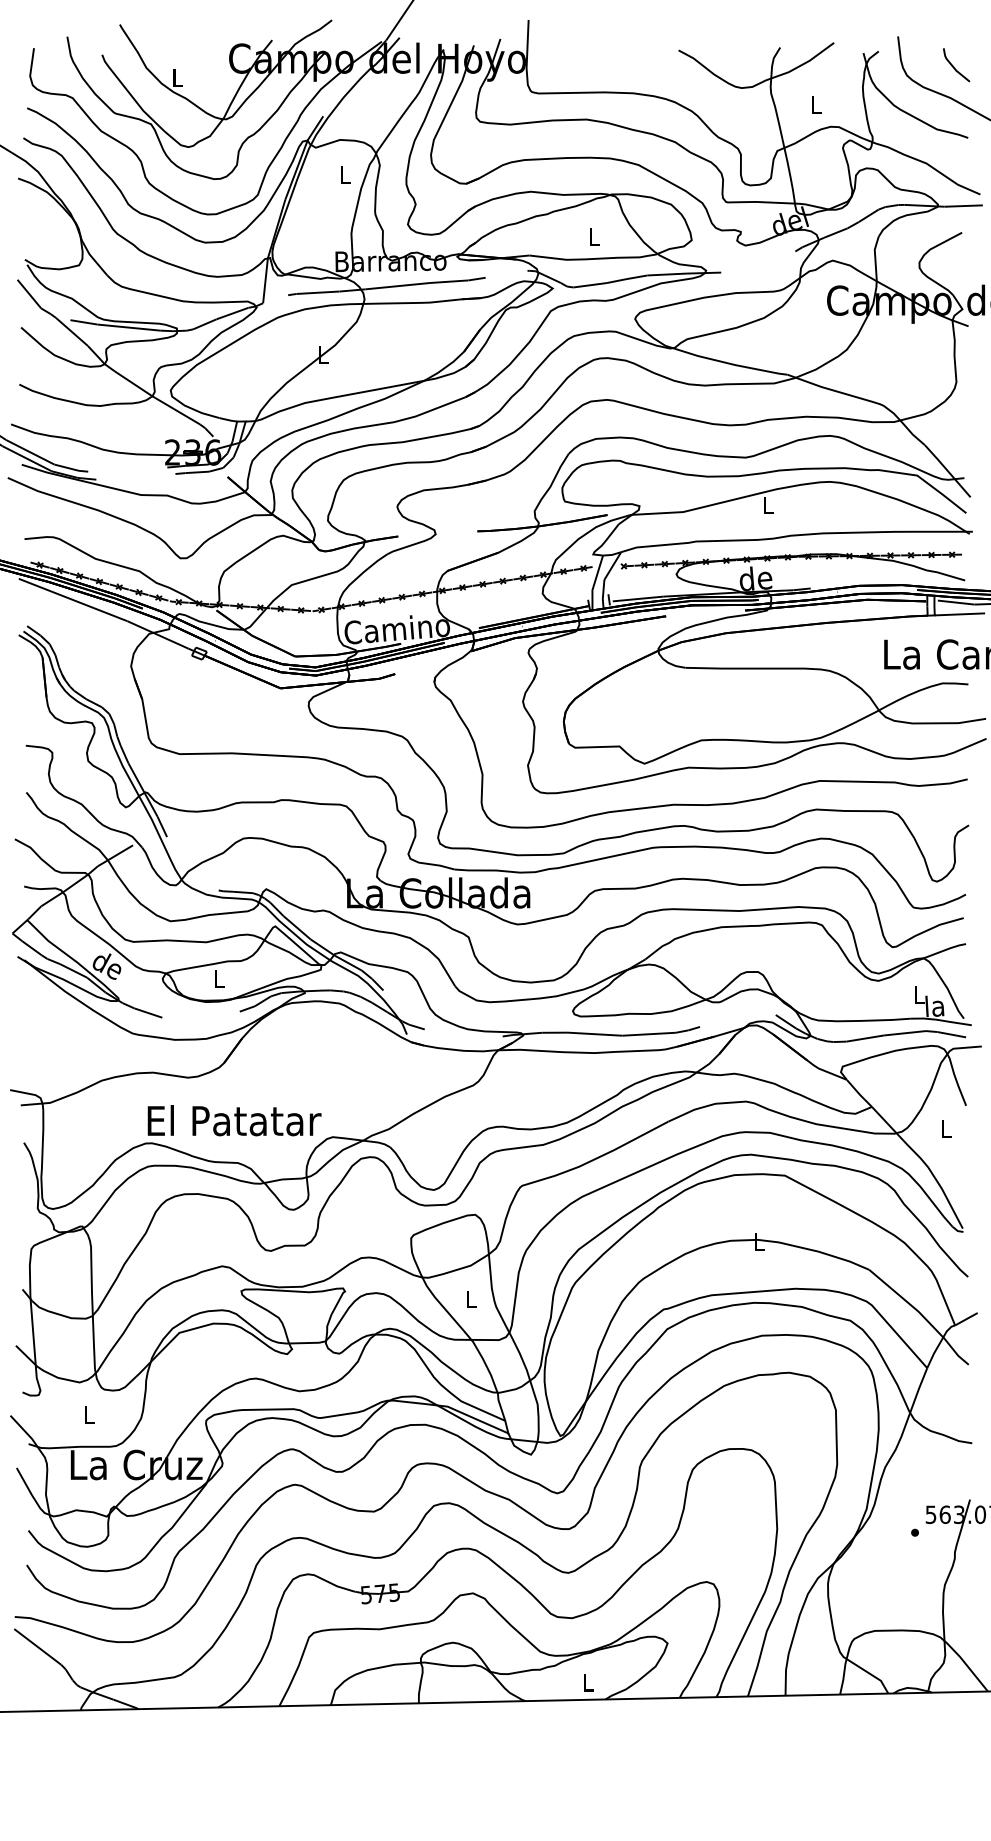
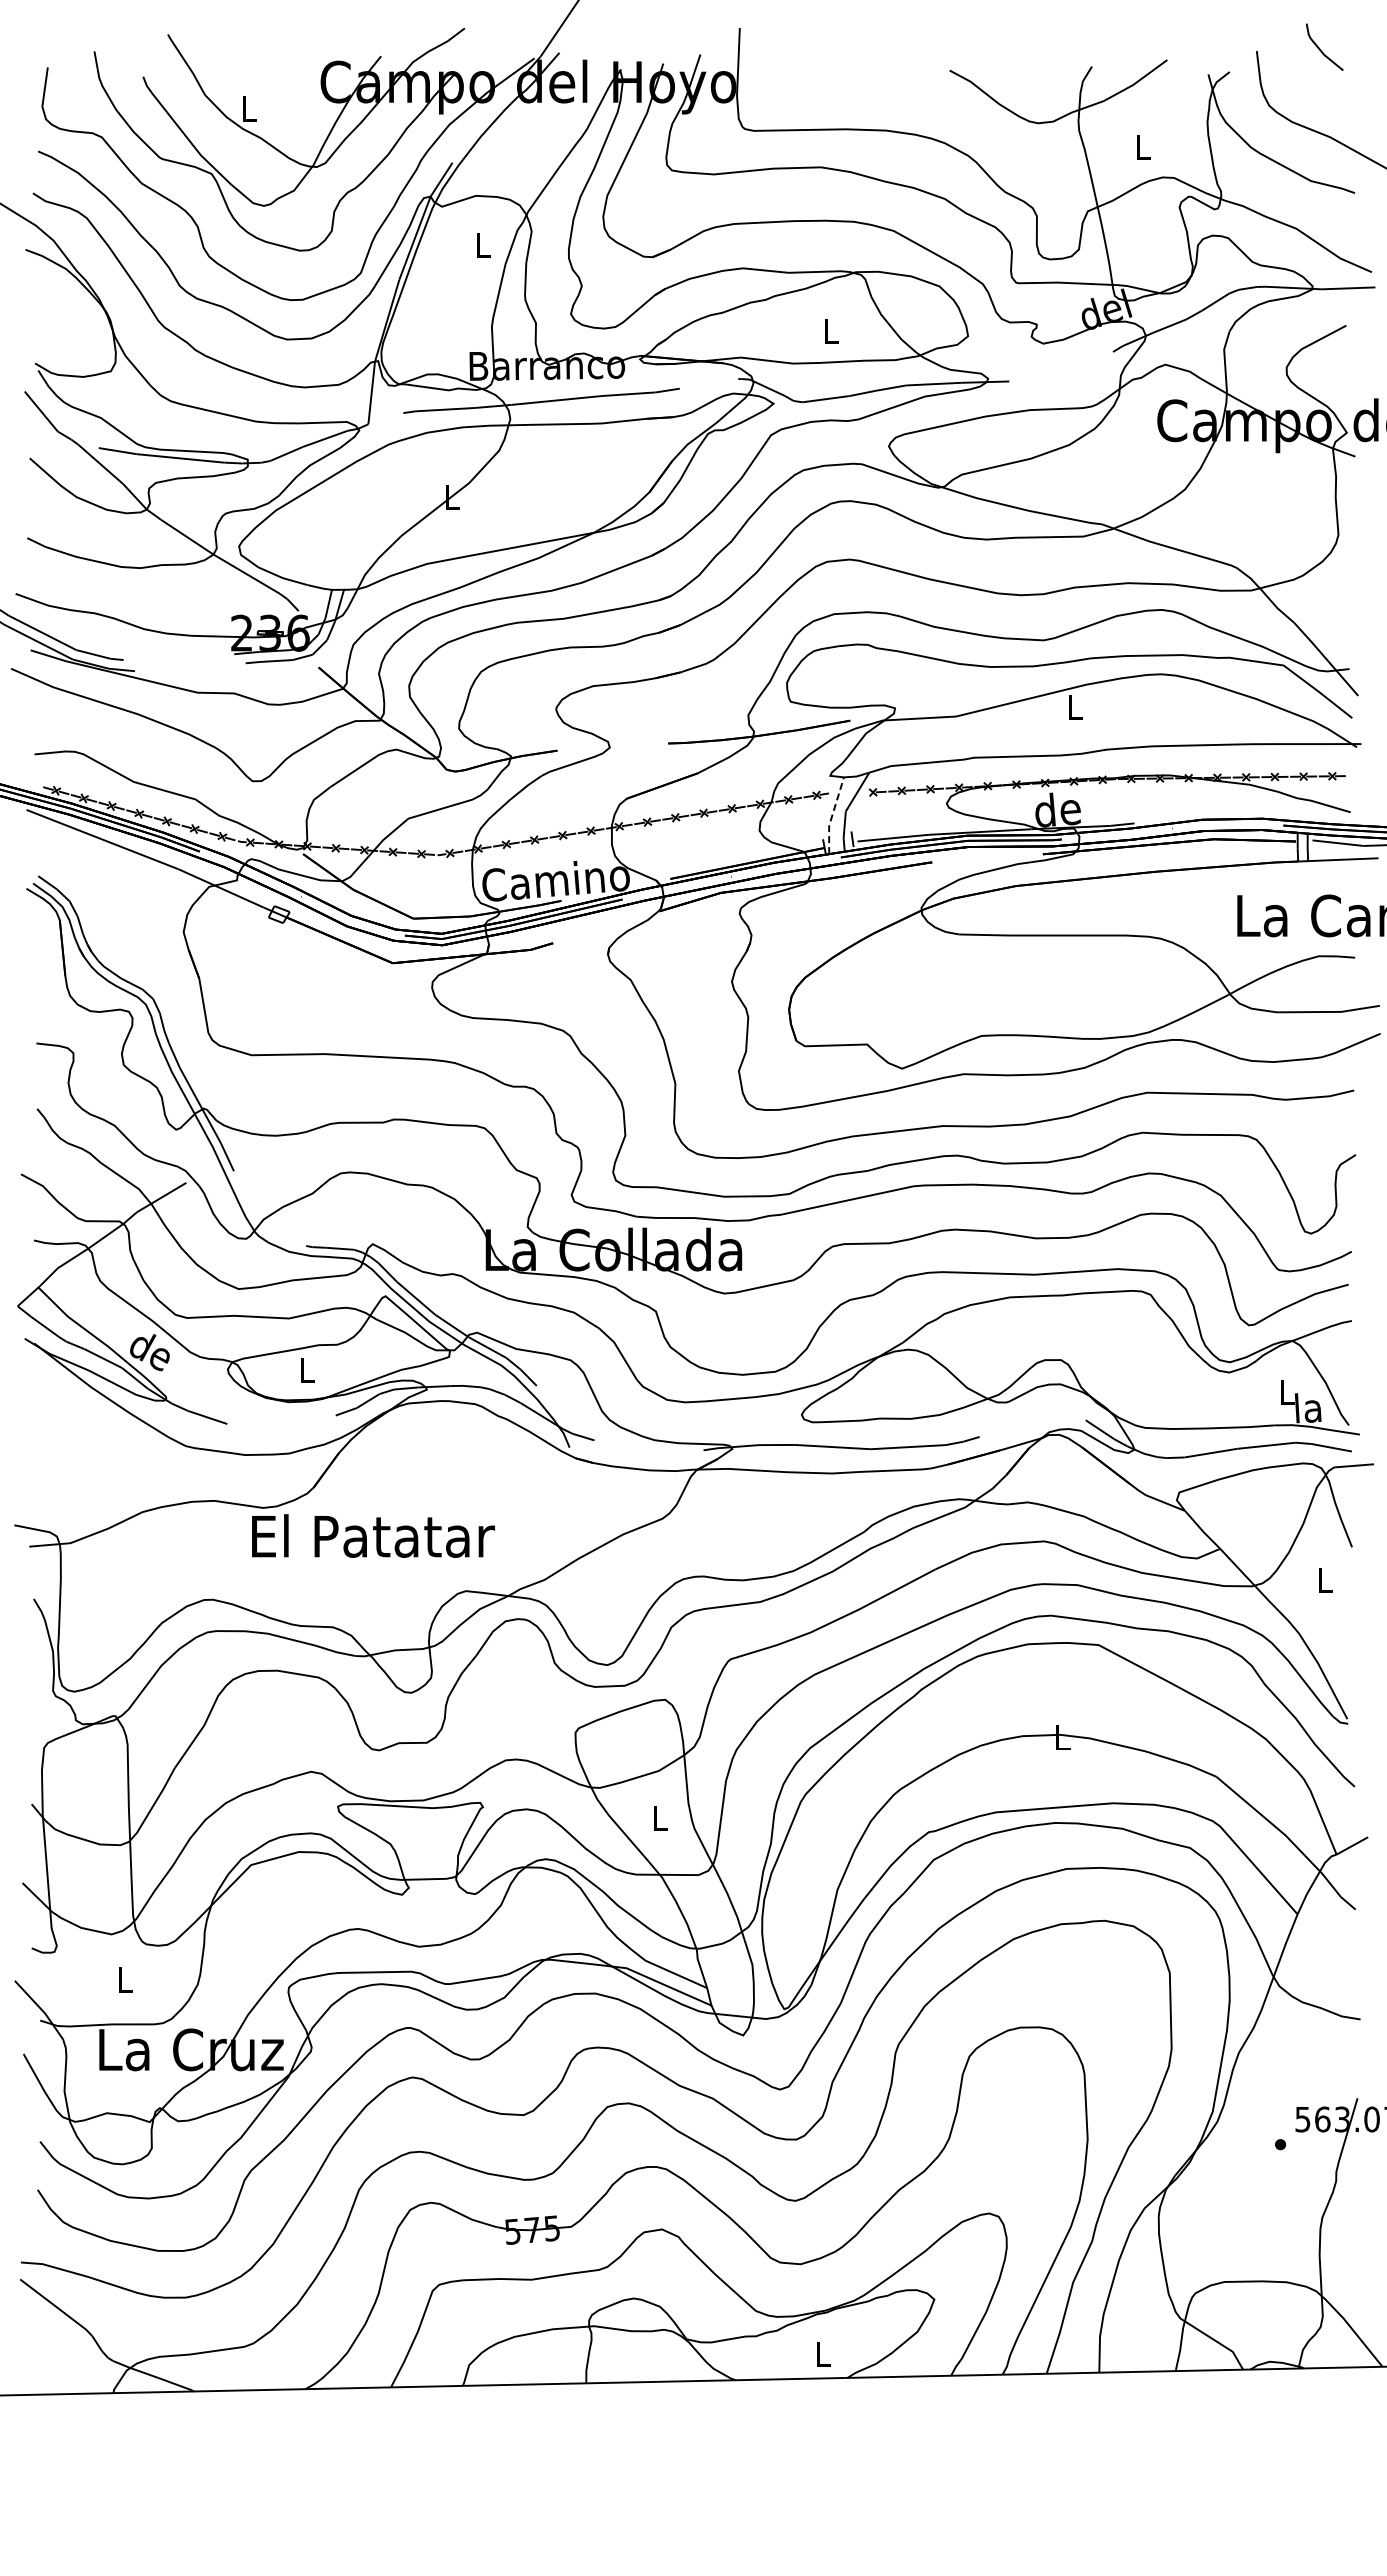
line: (953, 66) -> (1320, 48), moved
line: (594, 582) -> (832, 815), solid -> dashed
text: (234, 1120) -> (373, 1535), moved

